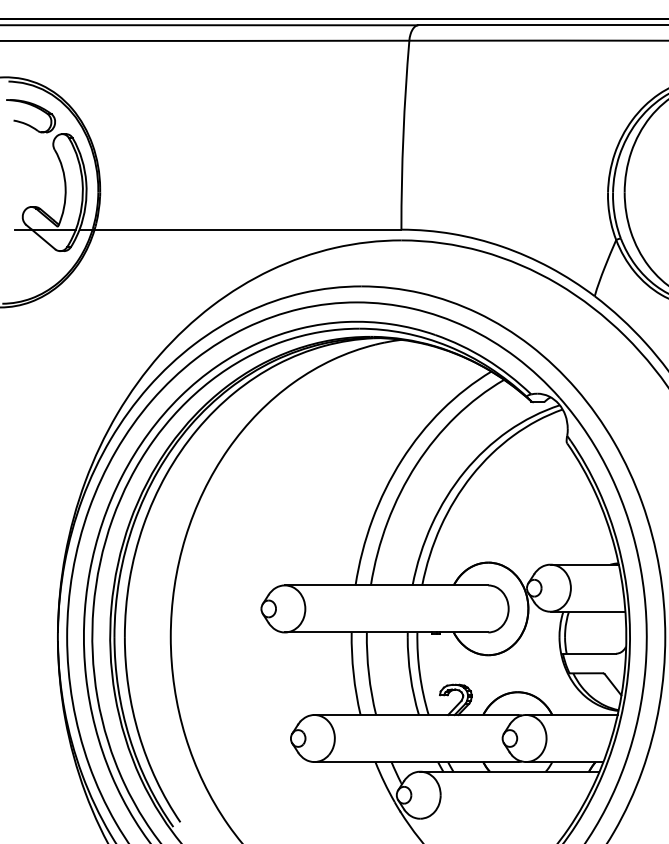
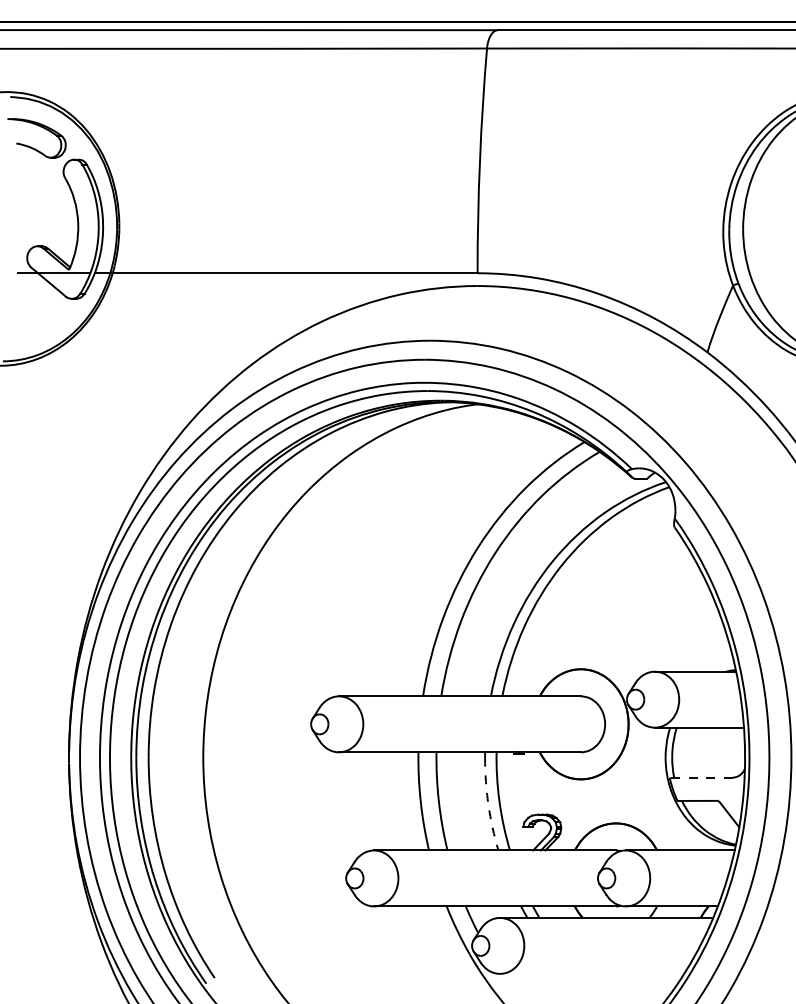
line: (589, 653) -> (701, 777), solid -> dashed
arc: (410, 676) -> (488, 804), solid -> dashed

